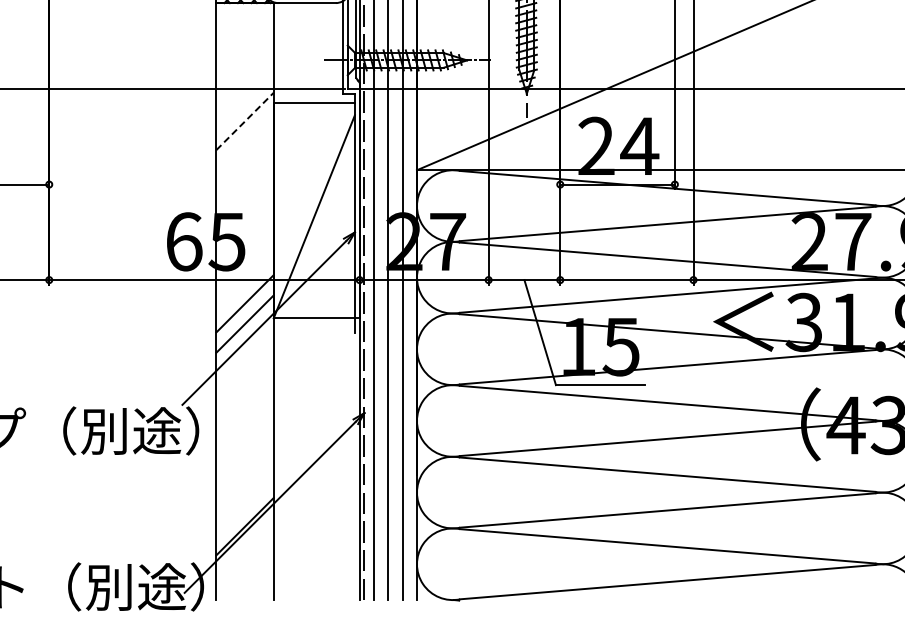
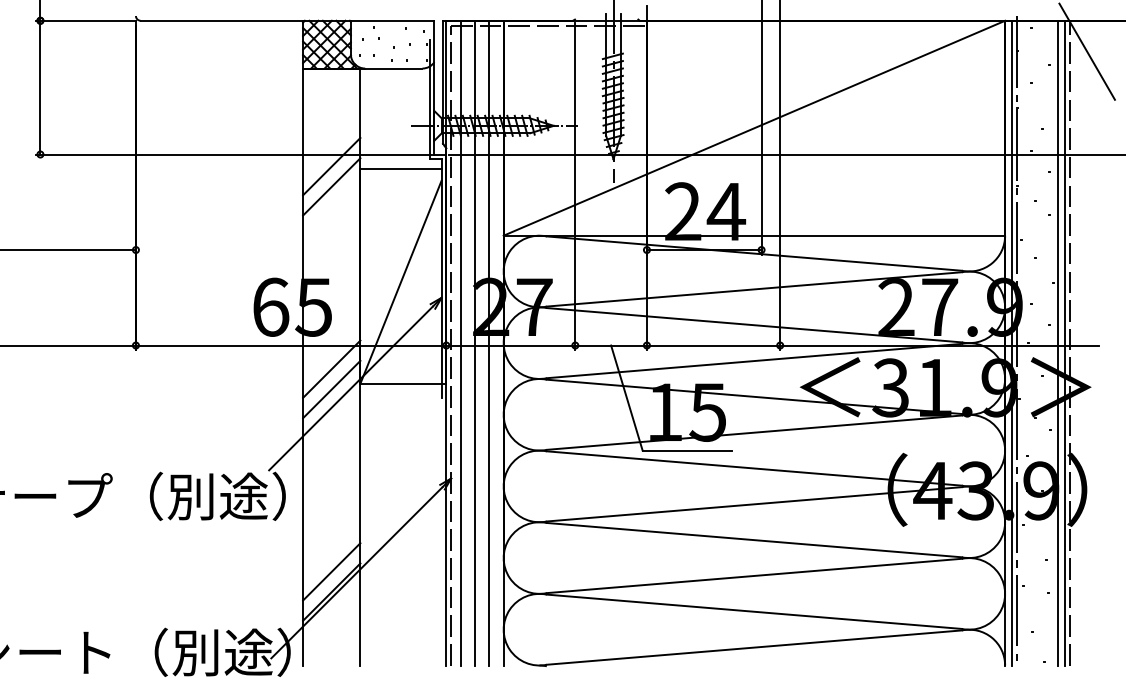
line: (244, 101) -> (331, 166), added
line: (244, 121) -> (331, 186), dashed -> solid
line: (244, 506) -> (331, 571), added

